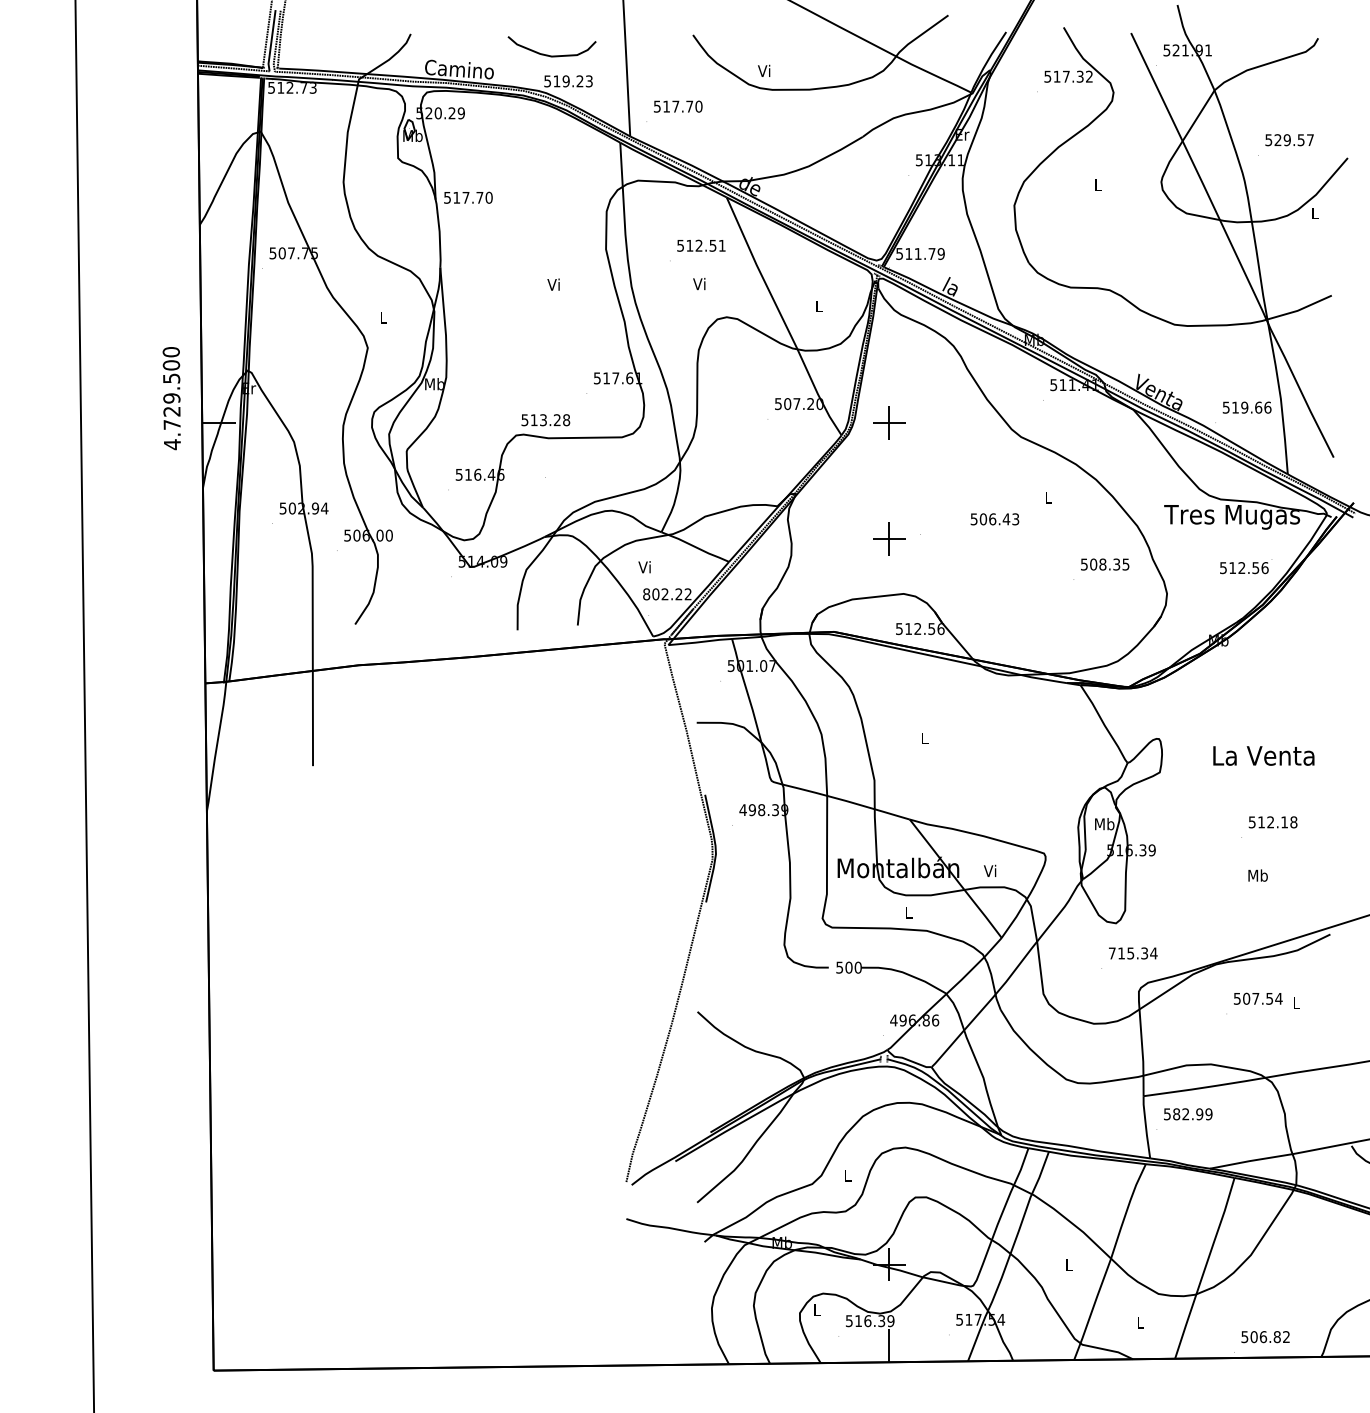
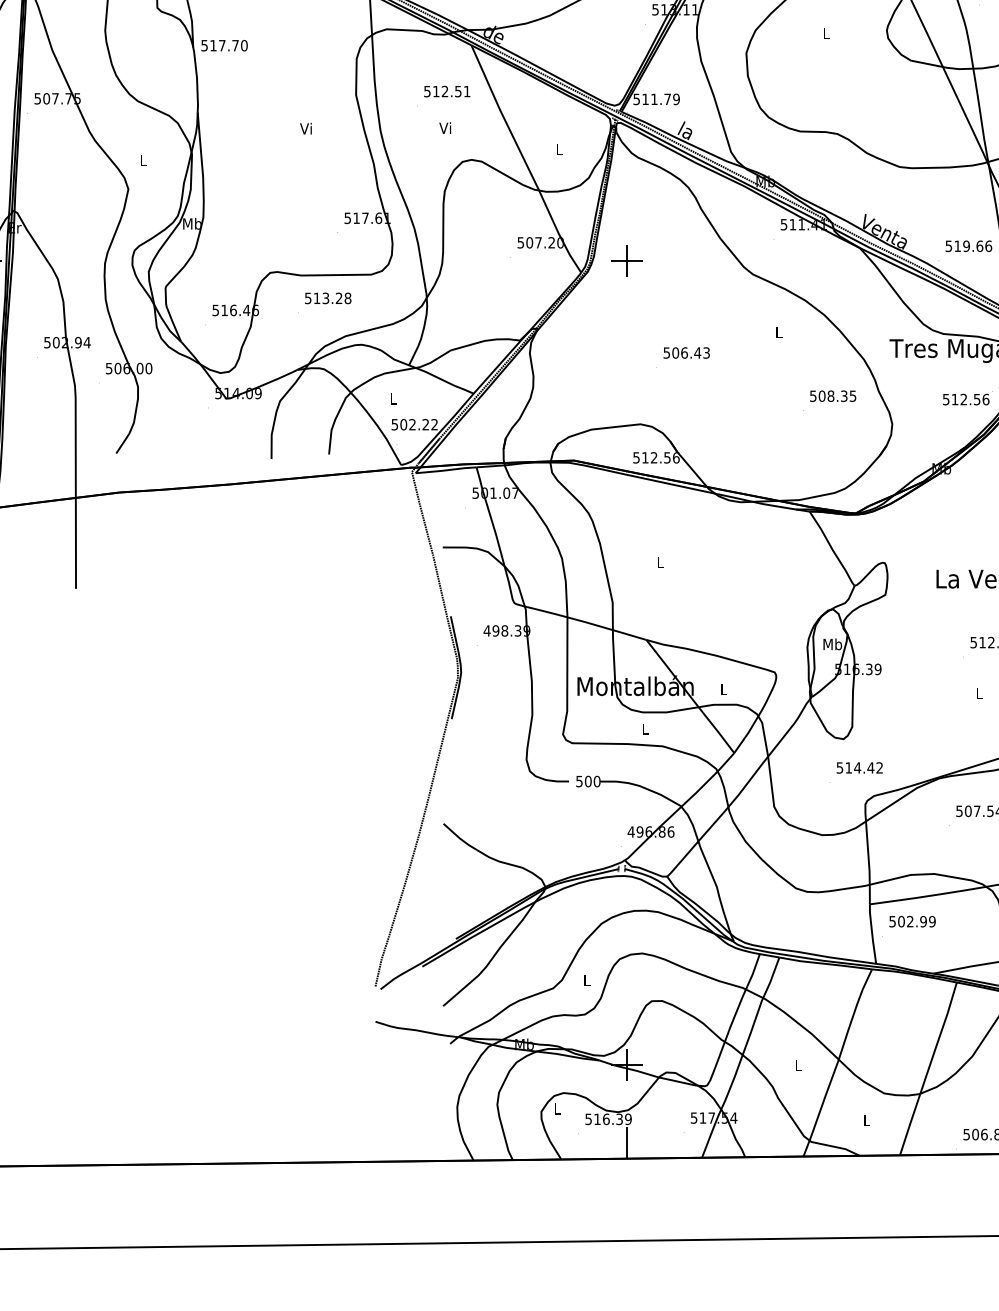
text: (545, 420) -> (327, 298), moved
text: (994, 519) -> (686, 353), moved
part: (889, 538) -> (627, 371), removed
text: (644, 567) -> (392, 399), Vi -> L
text: (646, 594) -> (394, 424), 802.22 -> 502.22
text: (989, 870) -> (722, 688), Vi -> L
text: (1257, 875) -> (978, 693), Mb -> L
text: (1132, 953) -> (859, 767), 715.34 -> 514.42
text: (1176, 1114) -> (901, 921), 582.99 -> 502.99

